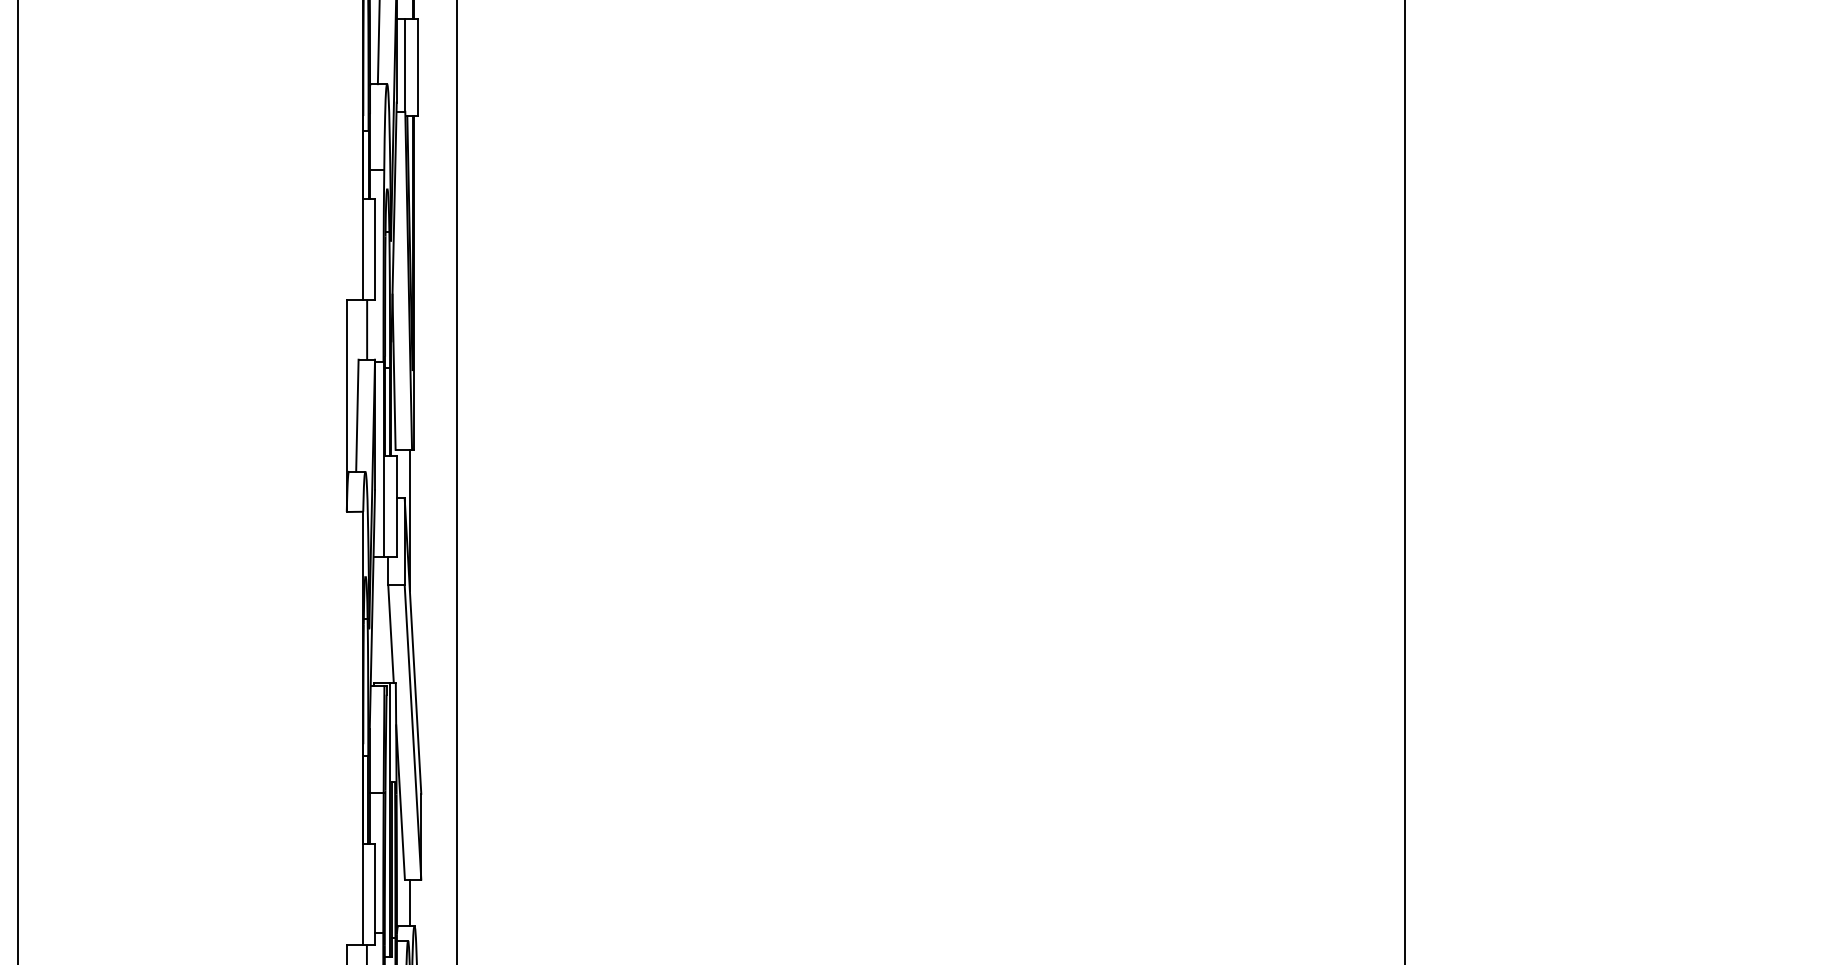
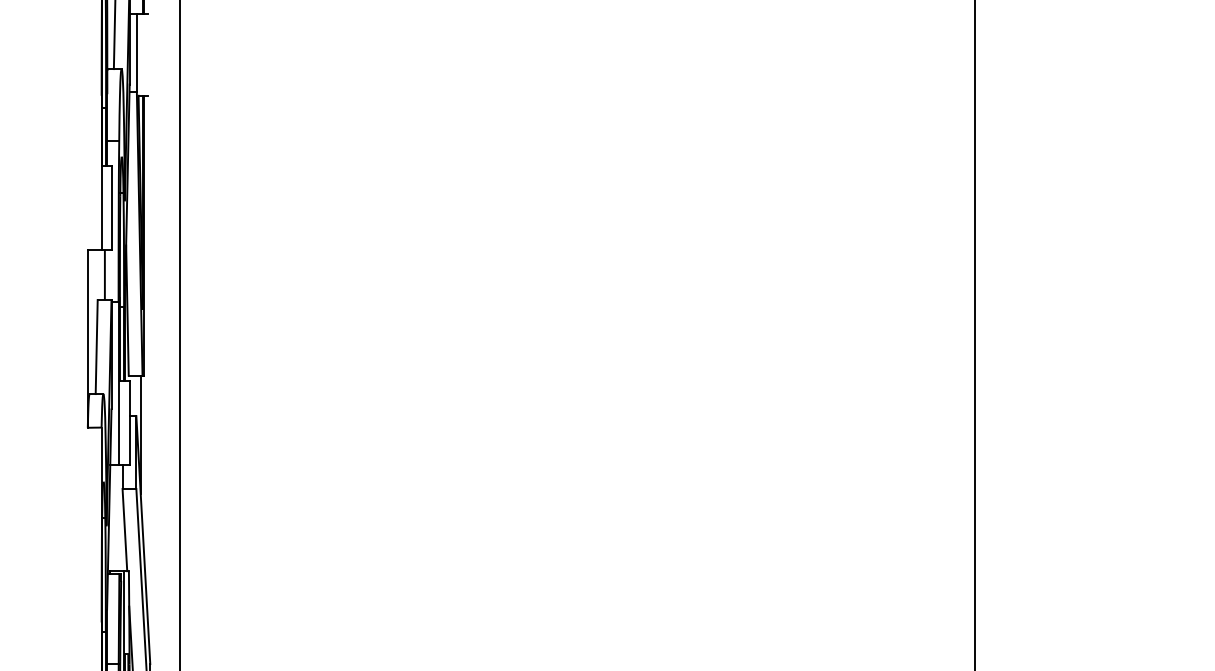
line: (418, 67) -> (147, 55), removed

